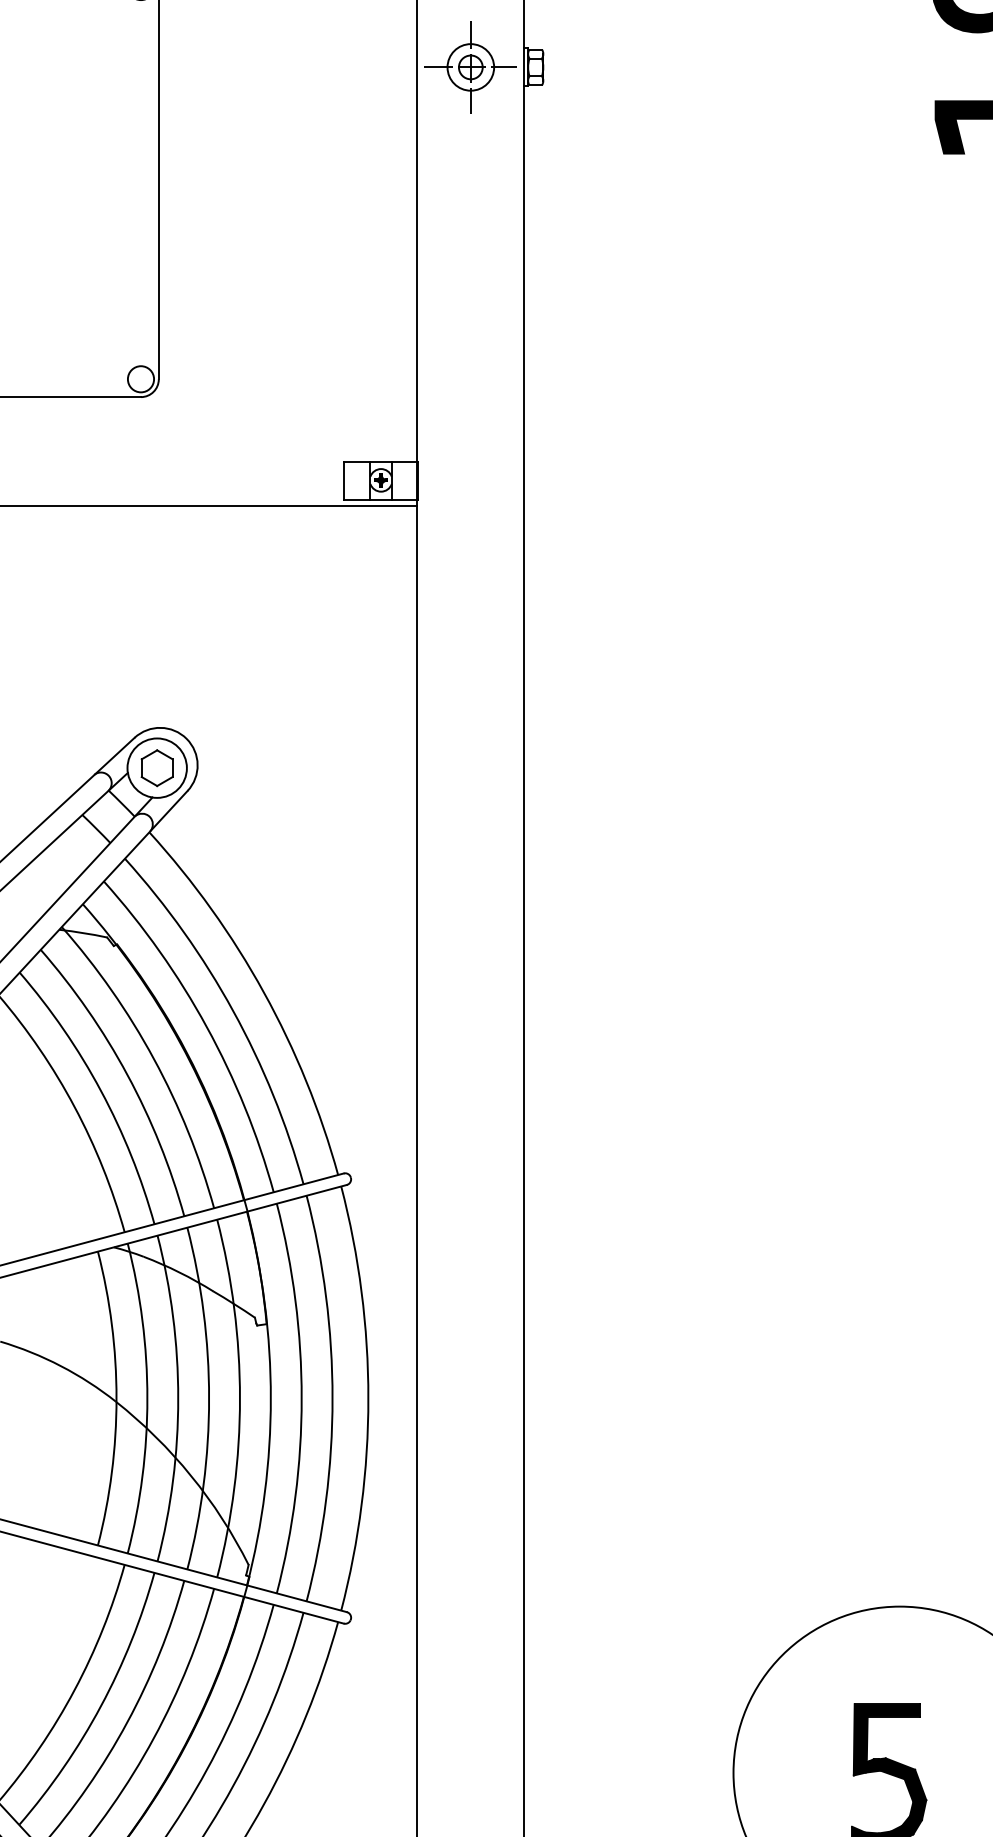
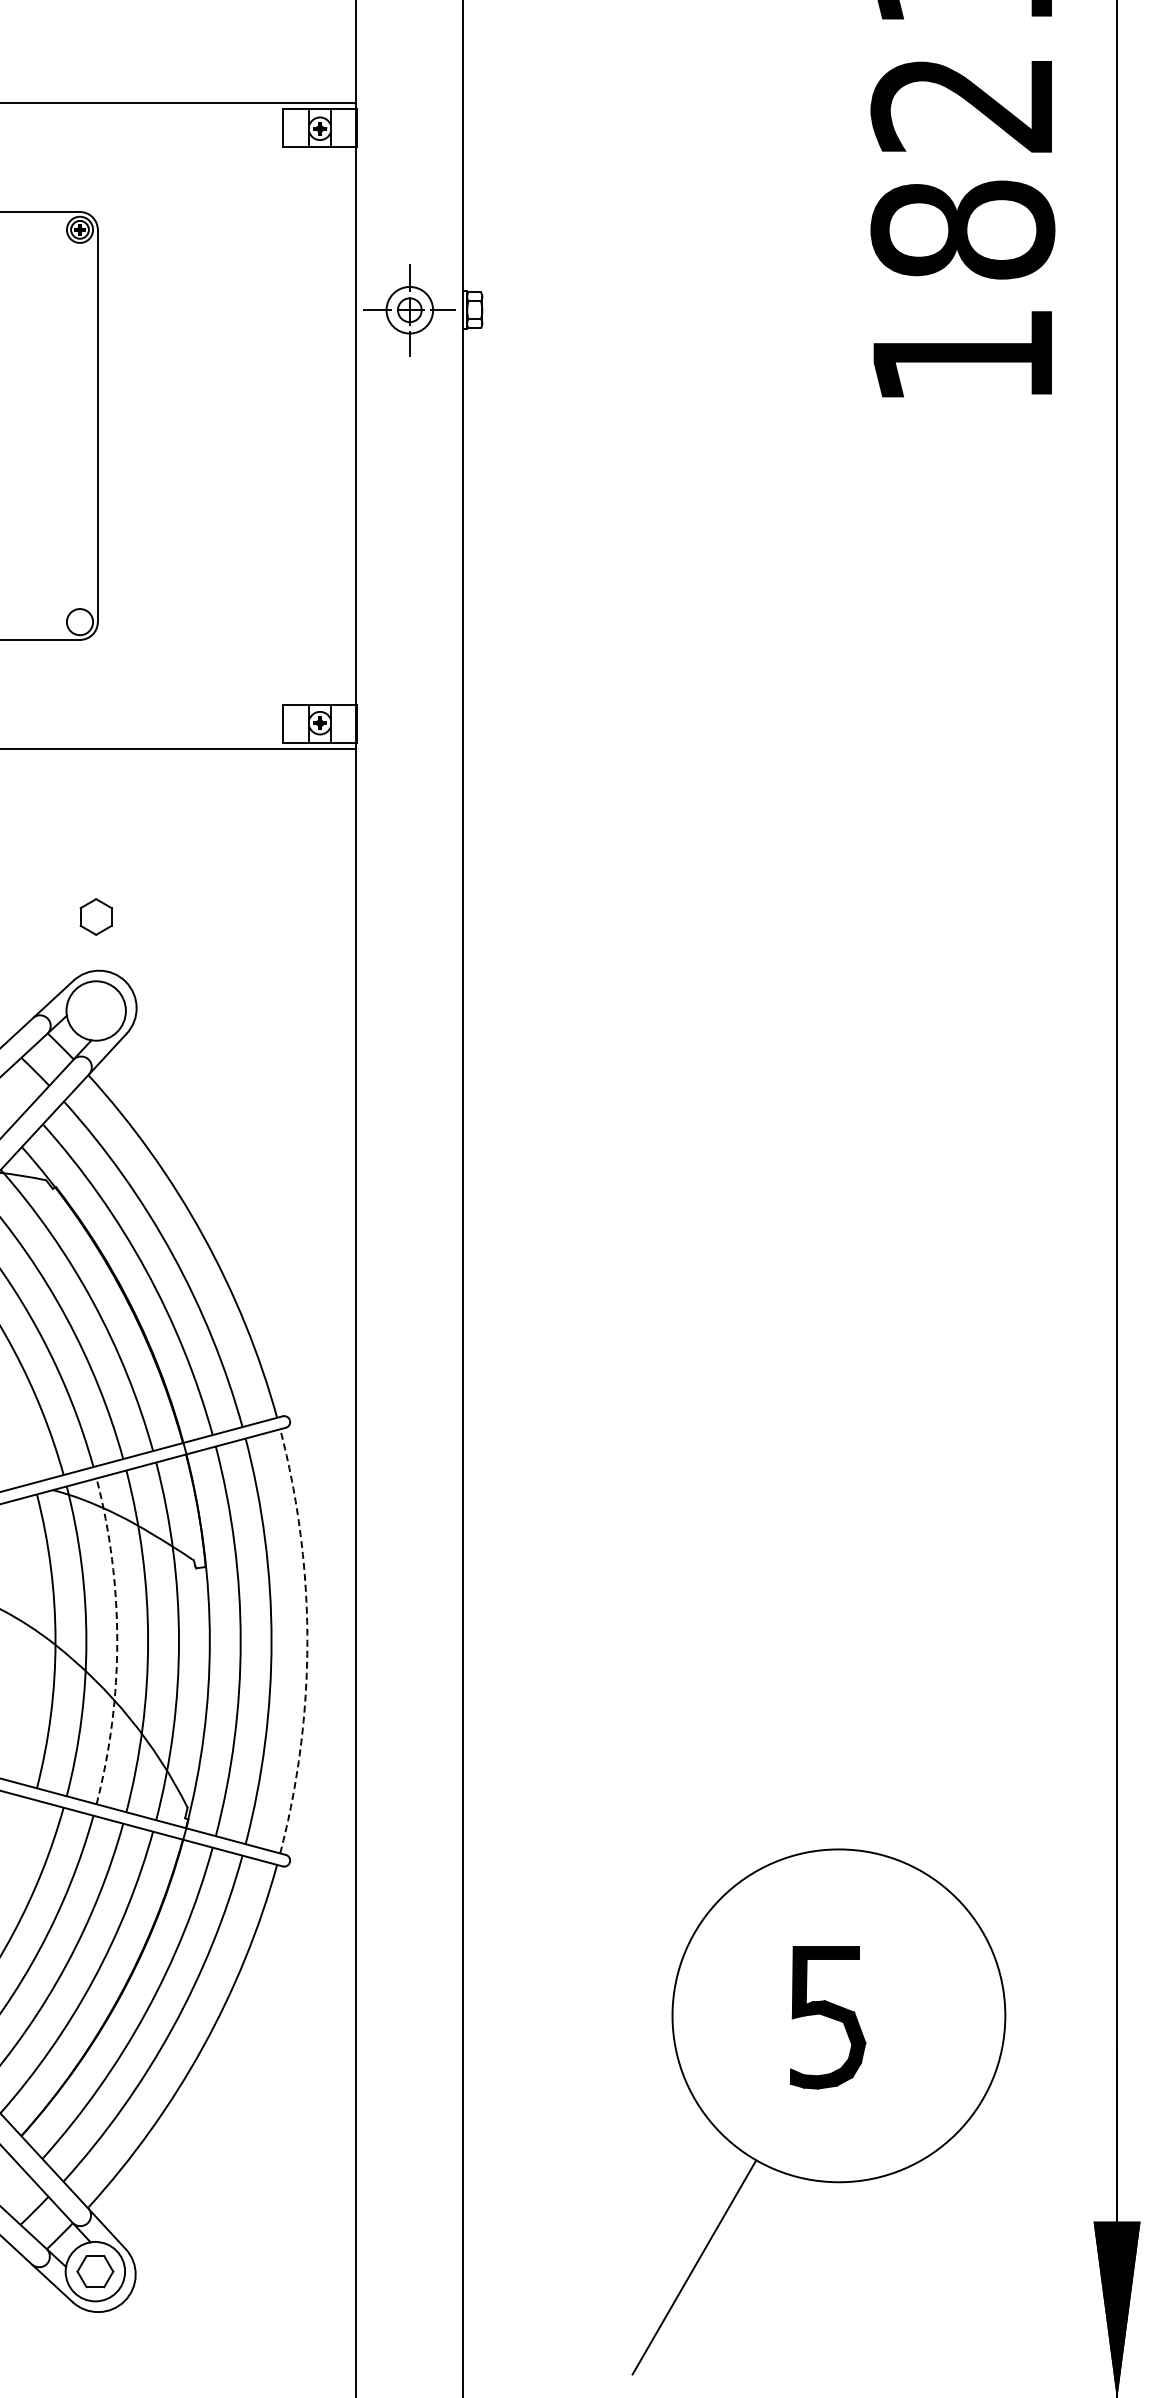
part: (156, 767) -> (95, 916), moved
arc: (178, 1398) -> (117, 1641), solid -> dashed
arc: (368, 1398) -> (307, 1641), solid -> dashed

